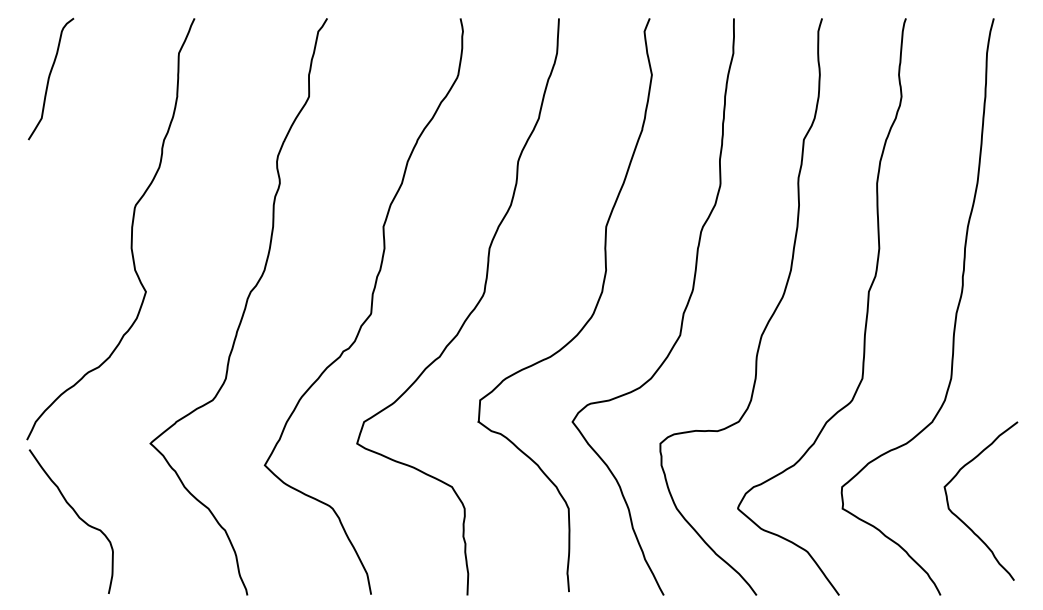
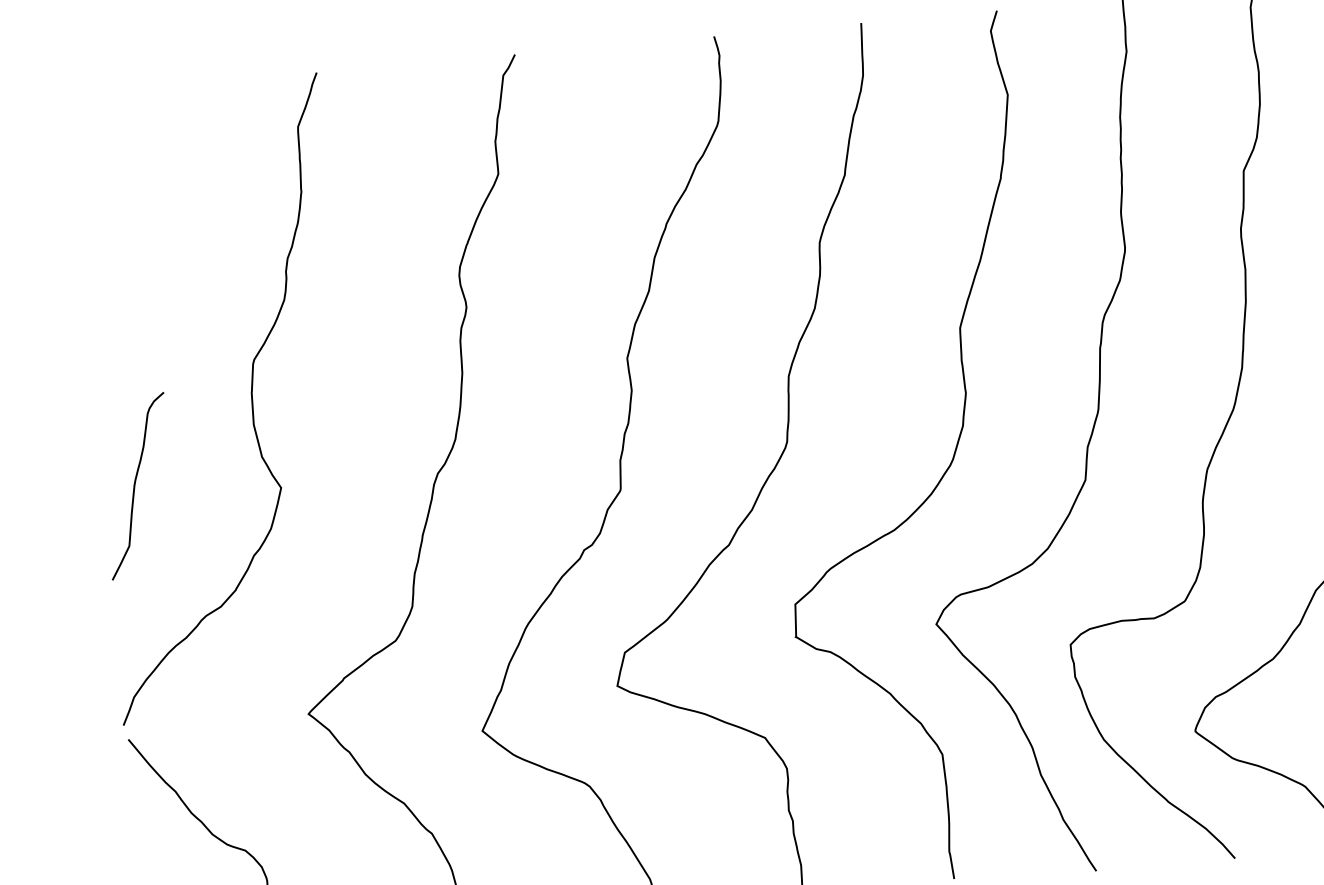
curve: (49, 78) -> (135, 485), moved

